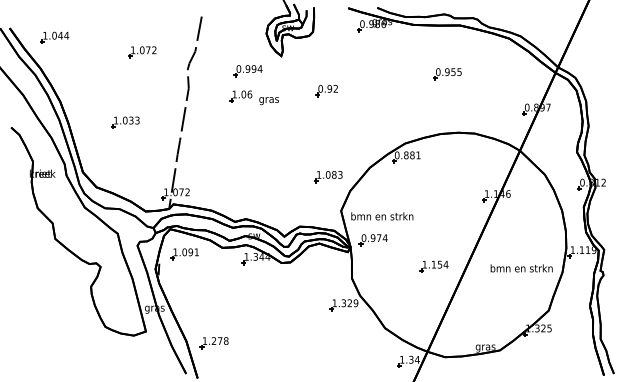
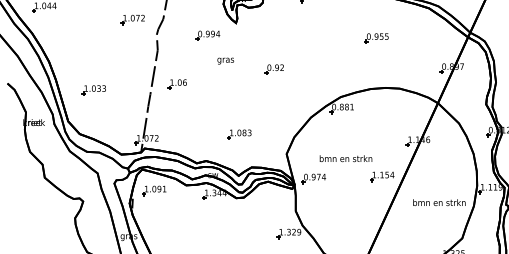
part: (142, 52) -> (132, 20), moved
part: (326, 91) -> (274, 69), moved
part: (240, 96) -> (176, 84), moved
part: (125, 122) -> (94, 90), moved
part: (328, 177) -> (239, 135), moved
text: (382, 216) -> (346, 158), moved
part: (433, 266) -> (381, 176), moved

